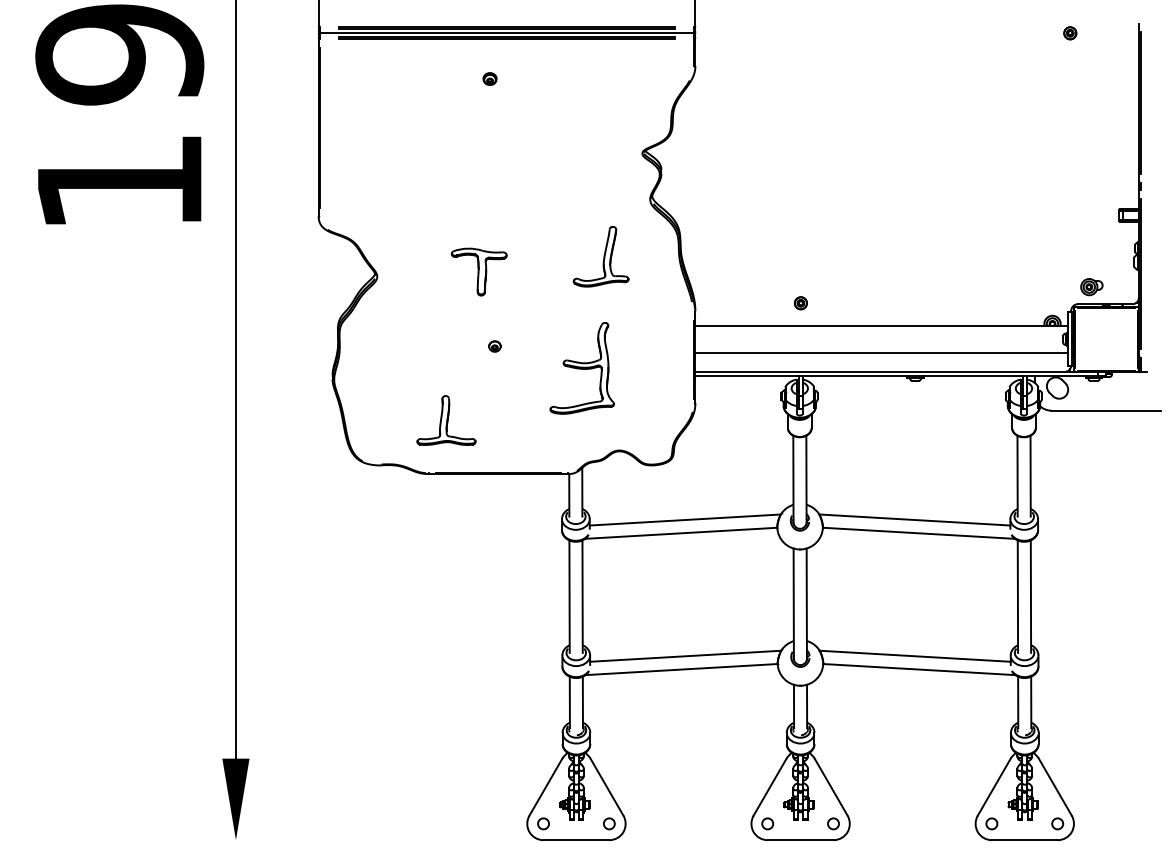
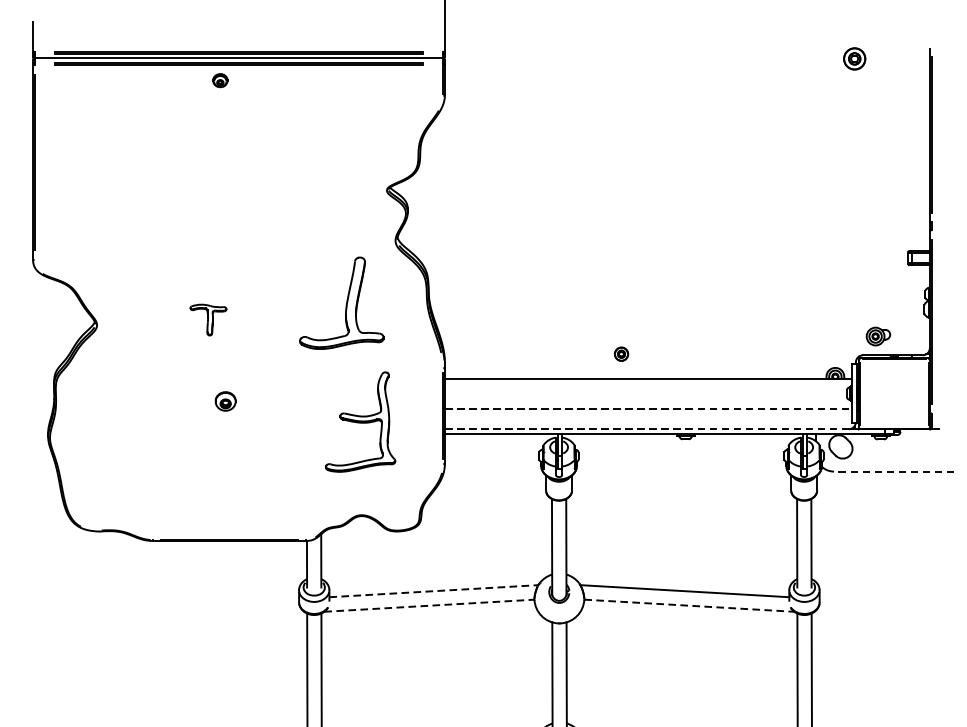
part: (1070, 33) -> (855, 59), size x1.6
part: (489, 78) -> (219, 80), moved
part: (600, 256) -> (341, 303), size x1.4
part: (478, 271) -> (207, 319), size x0.6
part: (800, 303) -> (621, 354), moved
part: (494, 346) -> (225, 401), size x1.6
line: (882, 353) -> (649, 409), solid -> dashed
part: (581, 368) -> (359, 422), moved
line: (880, 371) -> (647, 428), solid -> dashed
line: (1105, 410) -> (893, 471), solid -> dashed
part: (446, 420) -> (172, 482), removed
line: (685, 520) -> (434, 591), solid -> dashed
line: (681, 533) -> (429, 605), solid -> dashed
line: (919, 533) -> (689, 605), solid -> dashed

